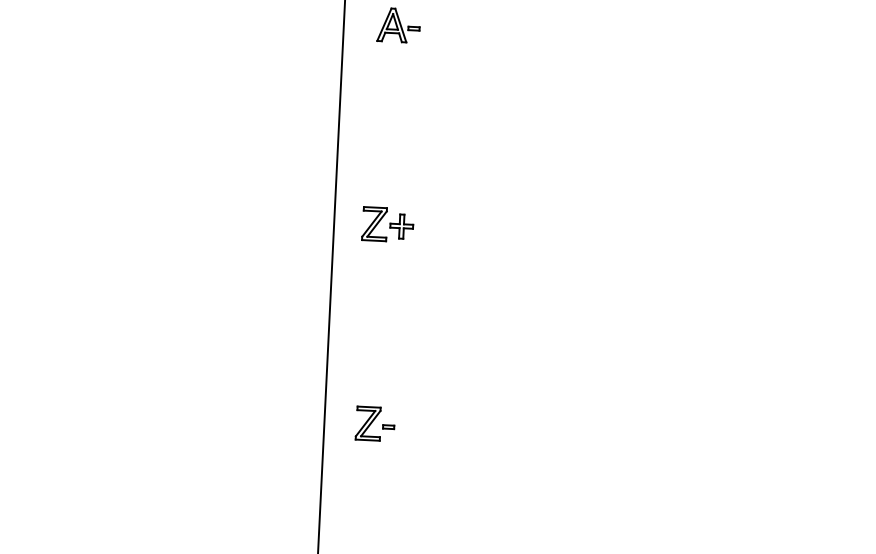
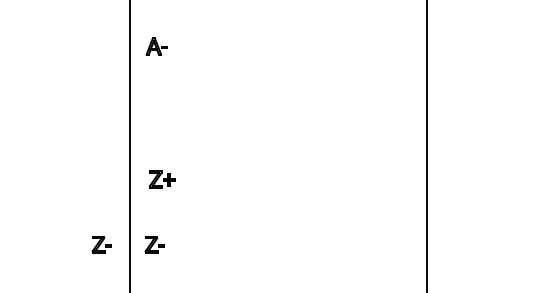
part: (386, 224) -> (161, 179), moved
part: (267, 418) -> (101, 244), added

